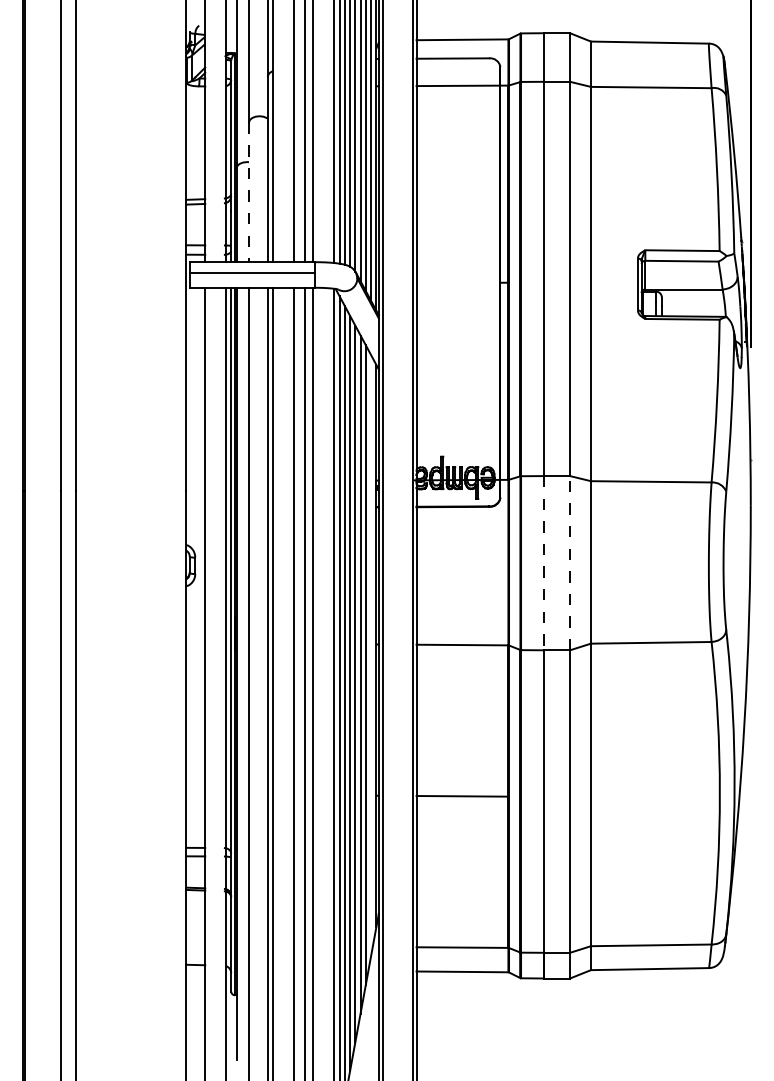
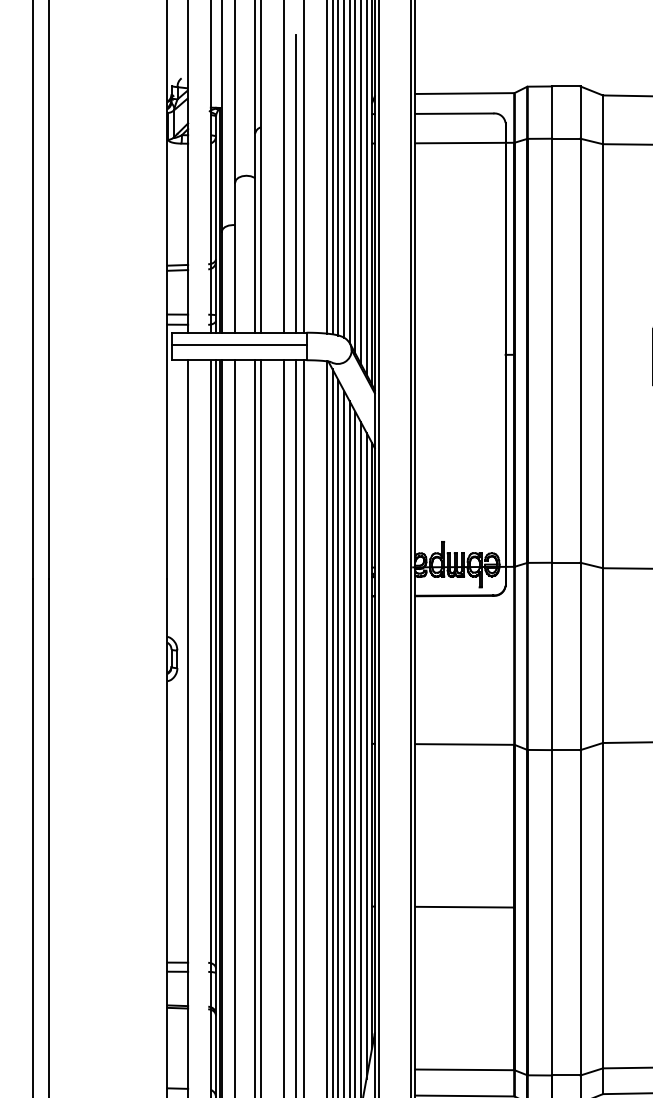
line: (248, 192) -> (234, 257), dashed -> solid
line: (570, 562) -> (580, 655), dashed -> solid
line: (543, 563) -> (551, 656), dashed -> solid
line: (371, 655) -> (366, 755), added

